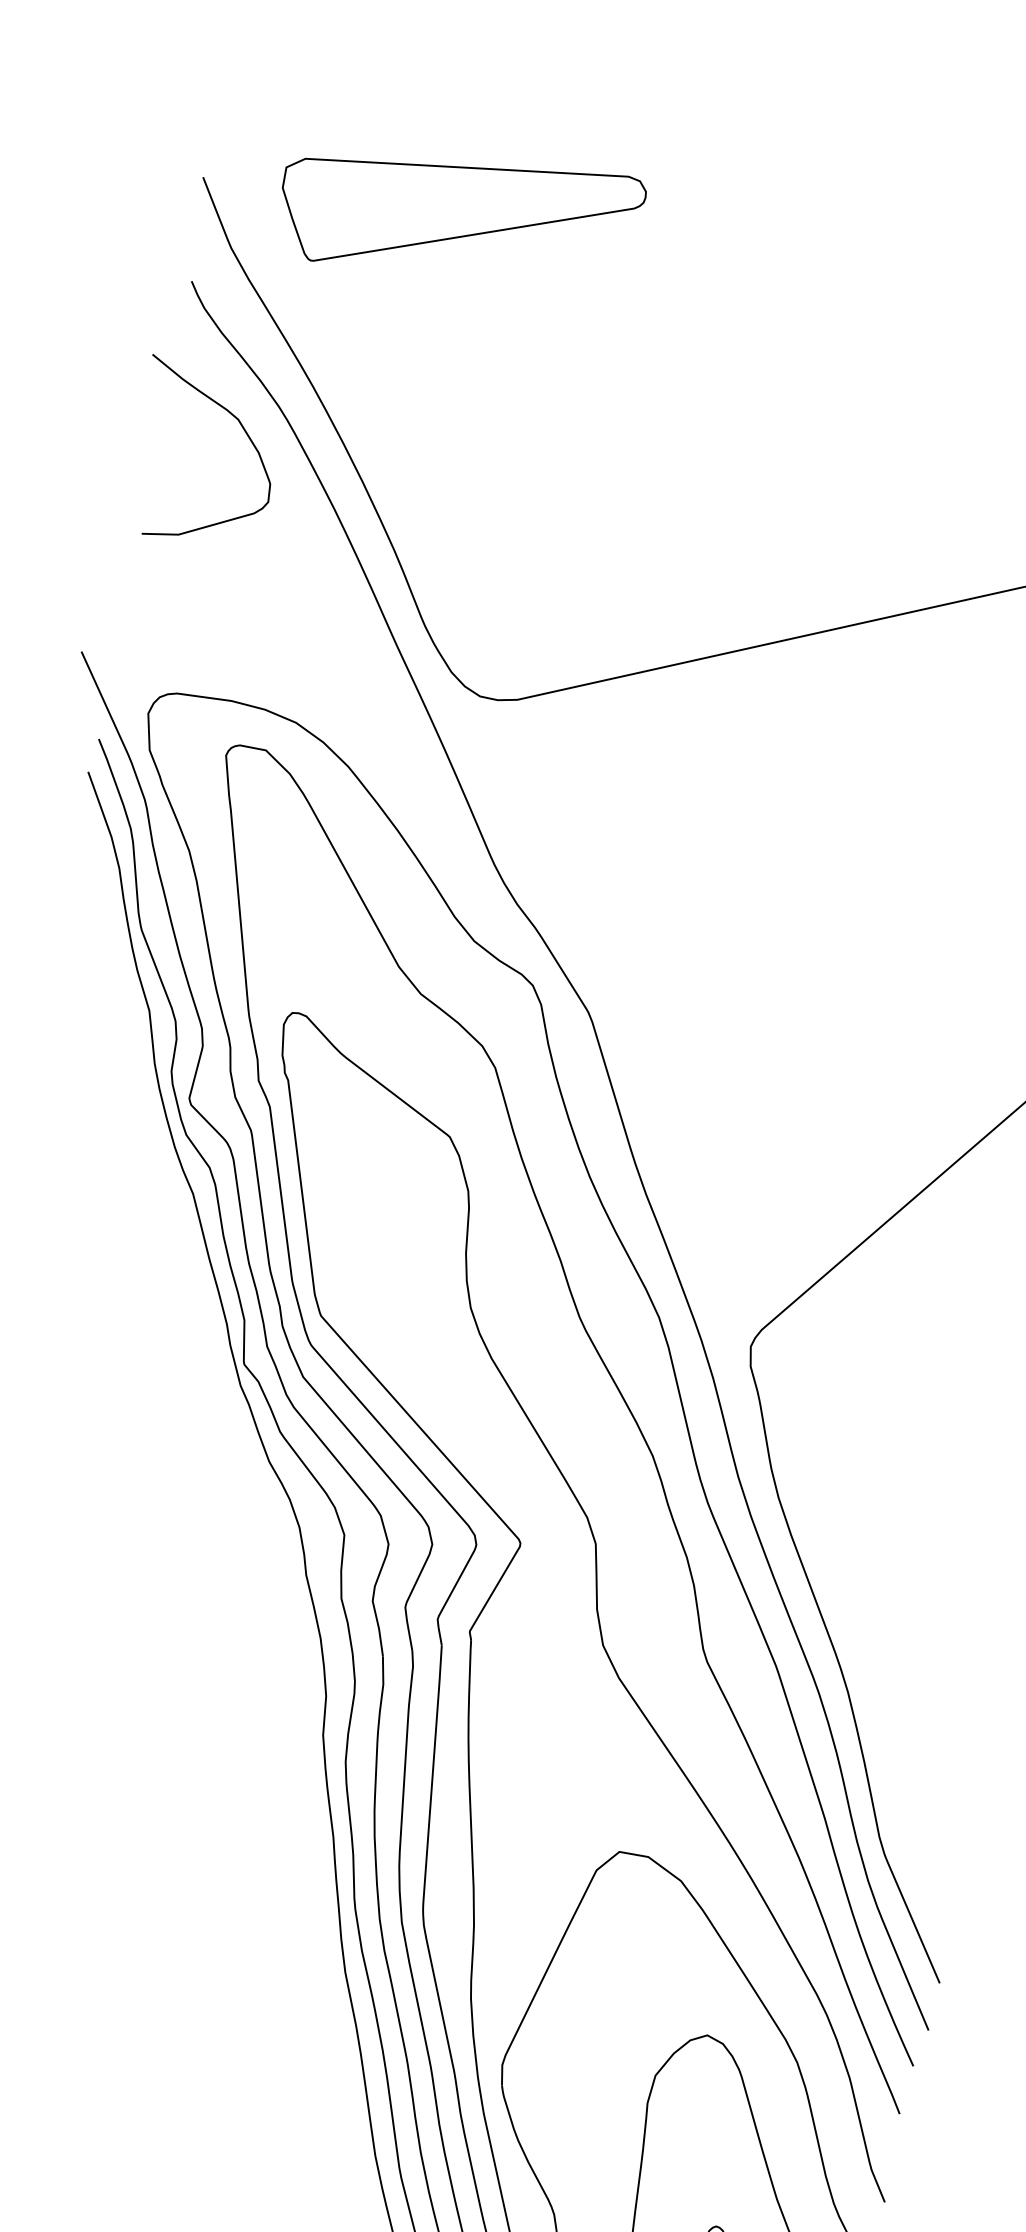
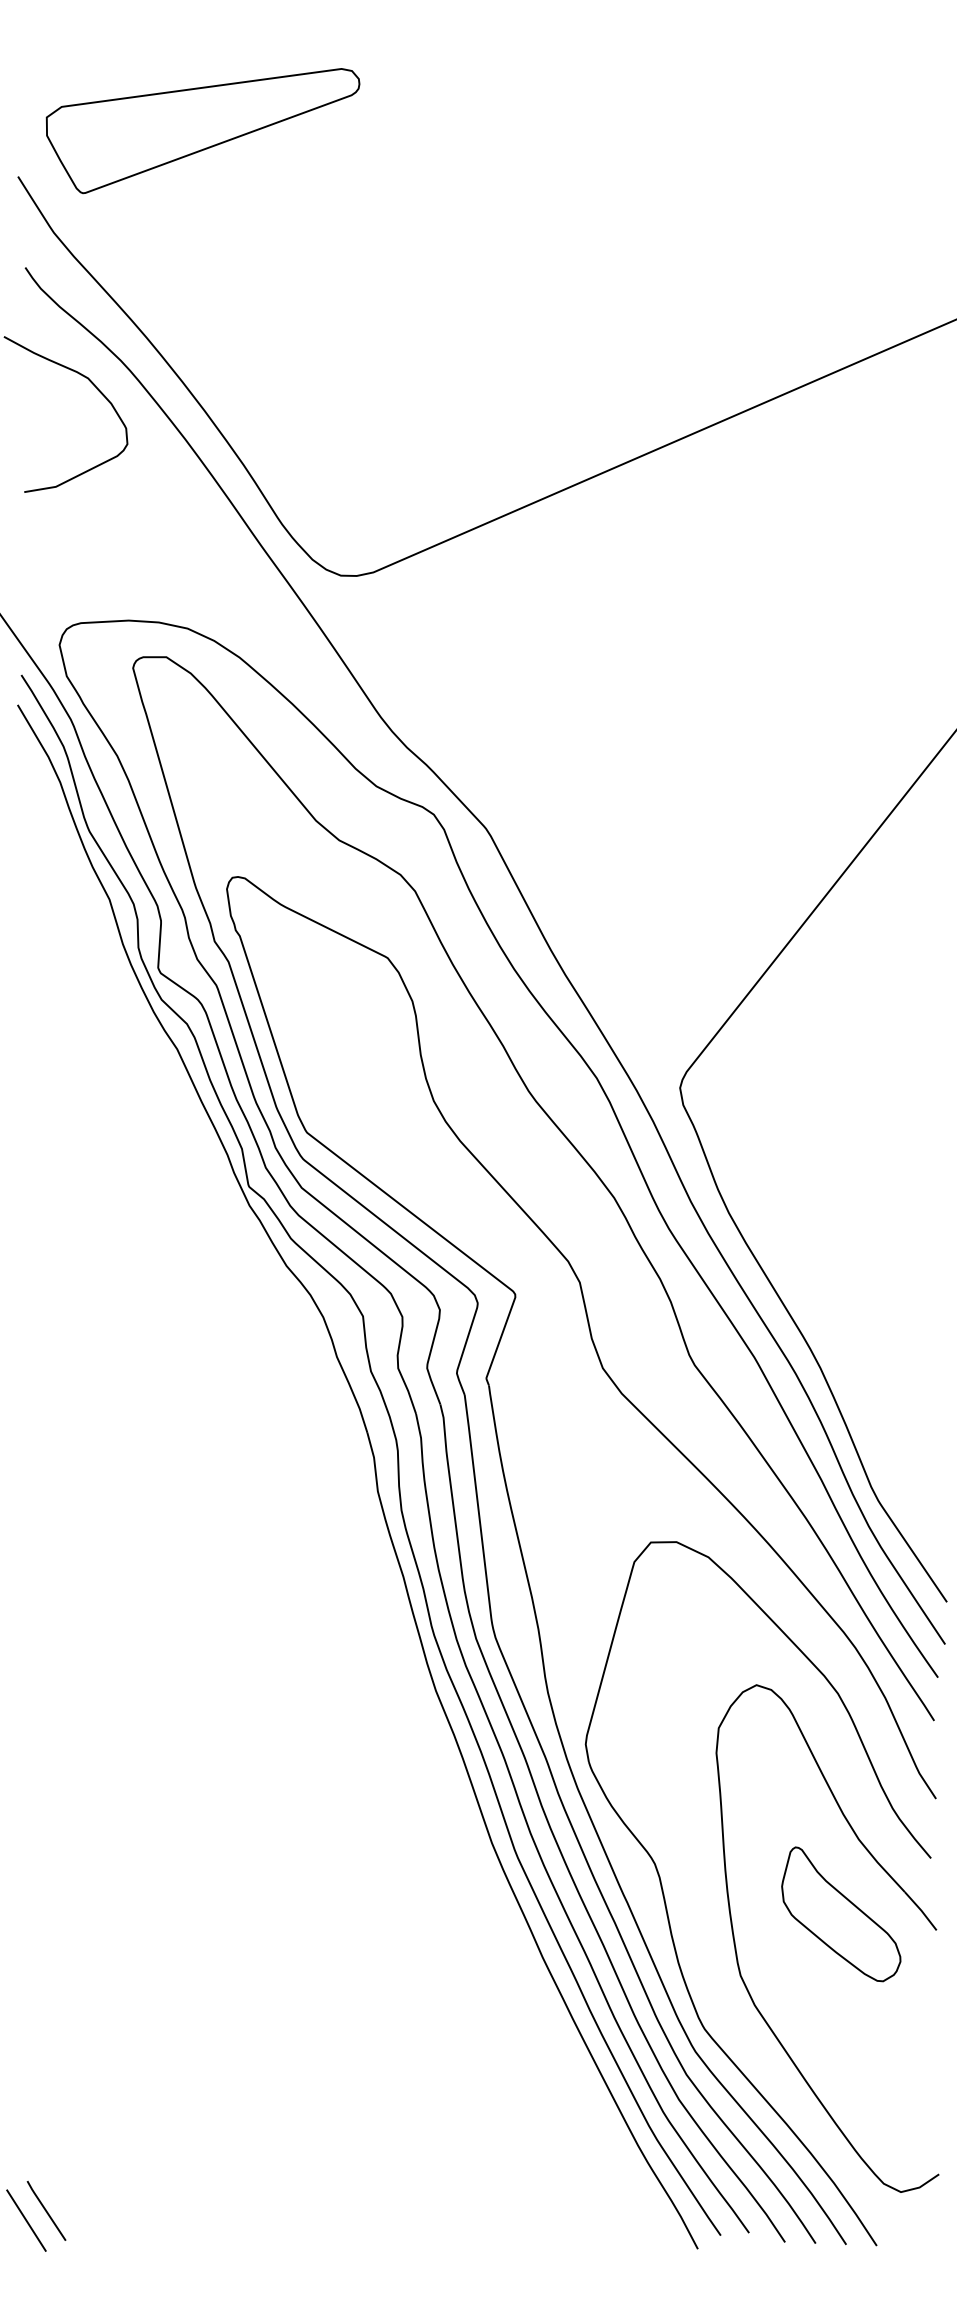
part: (458, 216) -> (202, 131), moved

